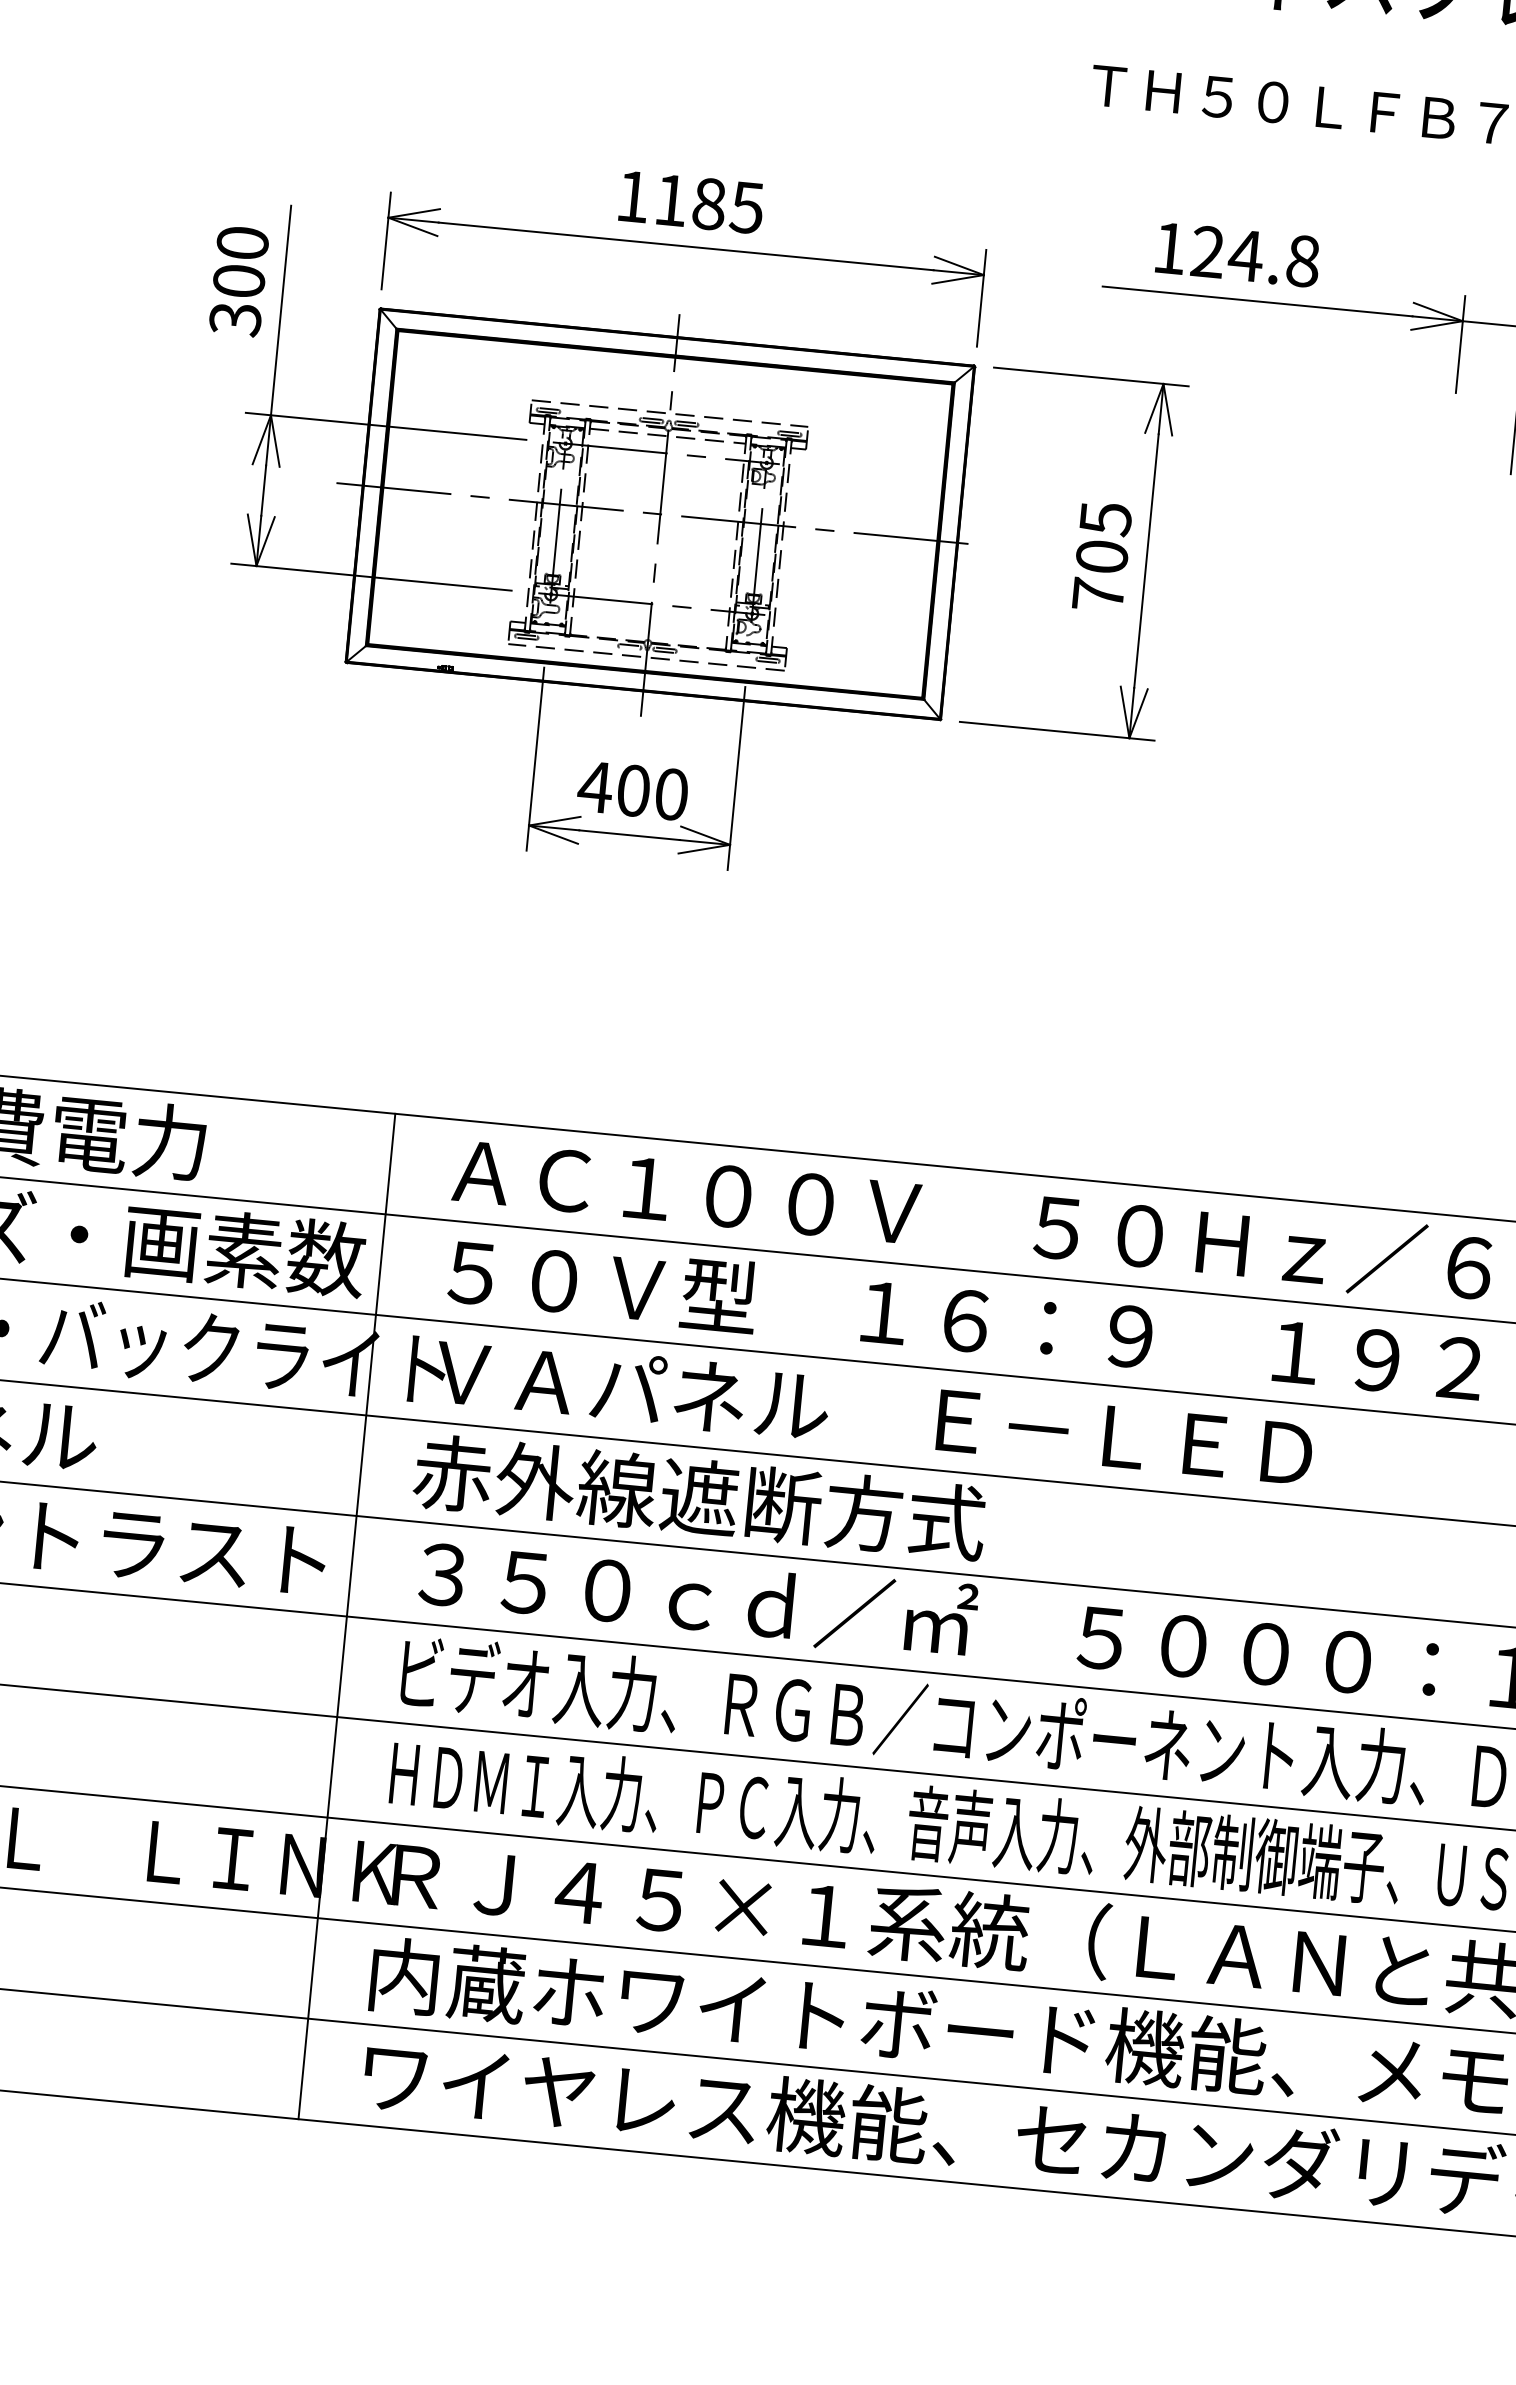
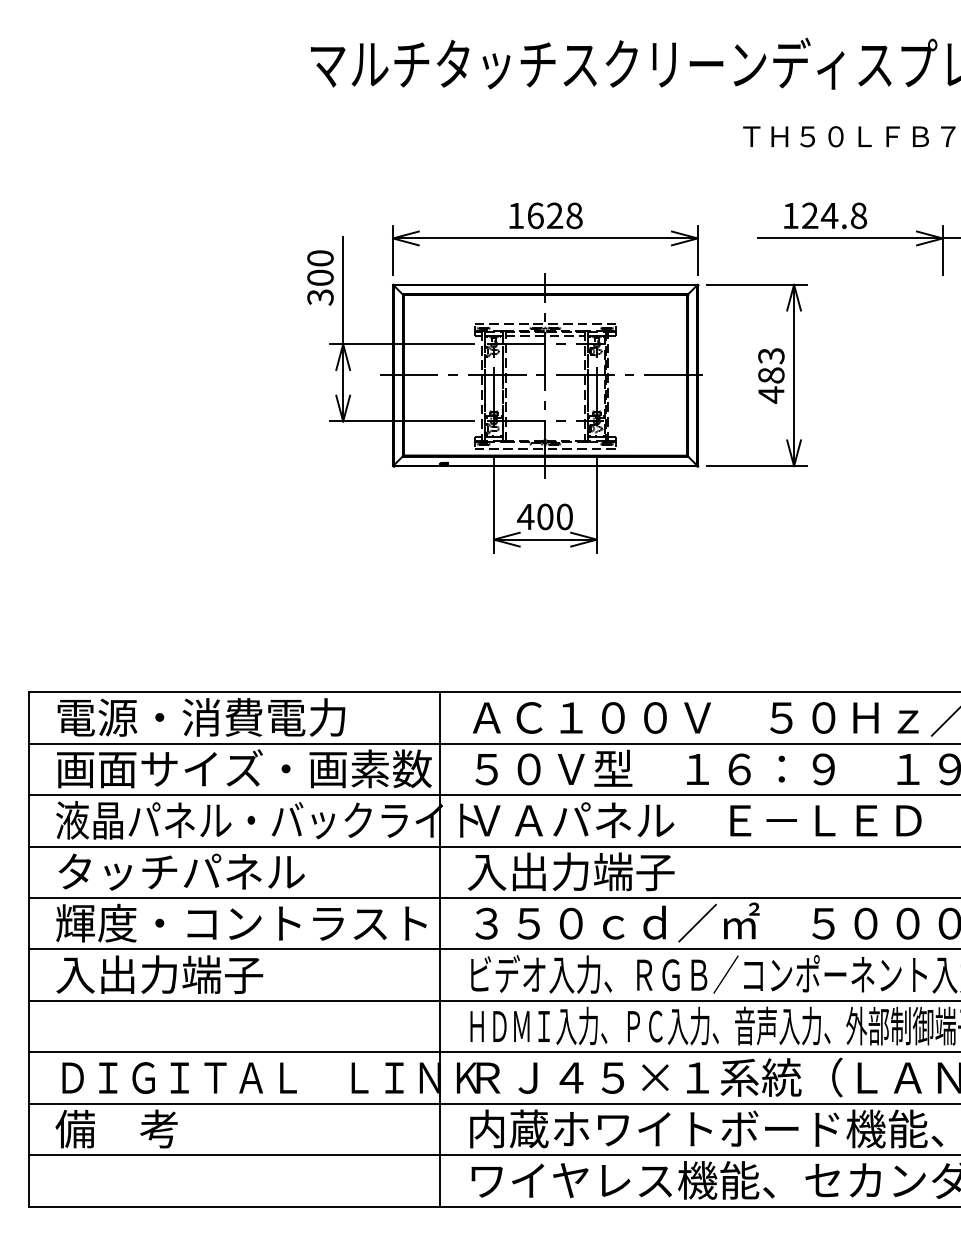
text: (710, 203) -> (555, 215), 1185 -> 1628
text: (1102, 556) -> (771, 375), 705 -> 483
text: (700, 1496) -> (613, 871), 赤外線遮断方式 -> 入出力端子

